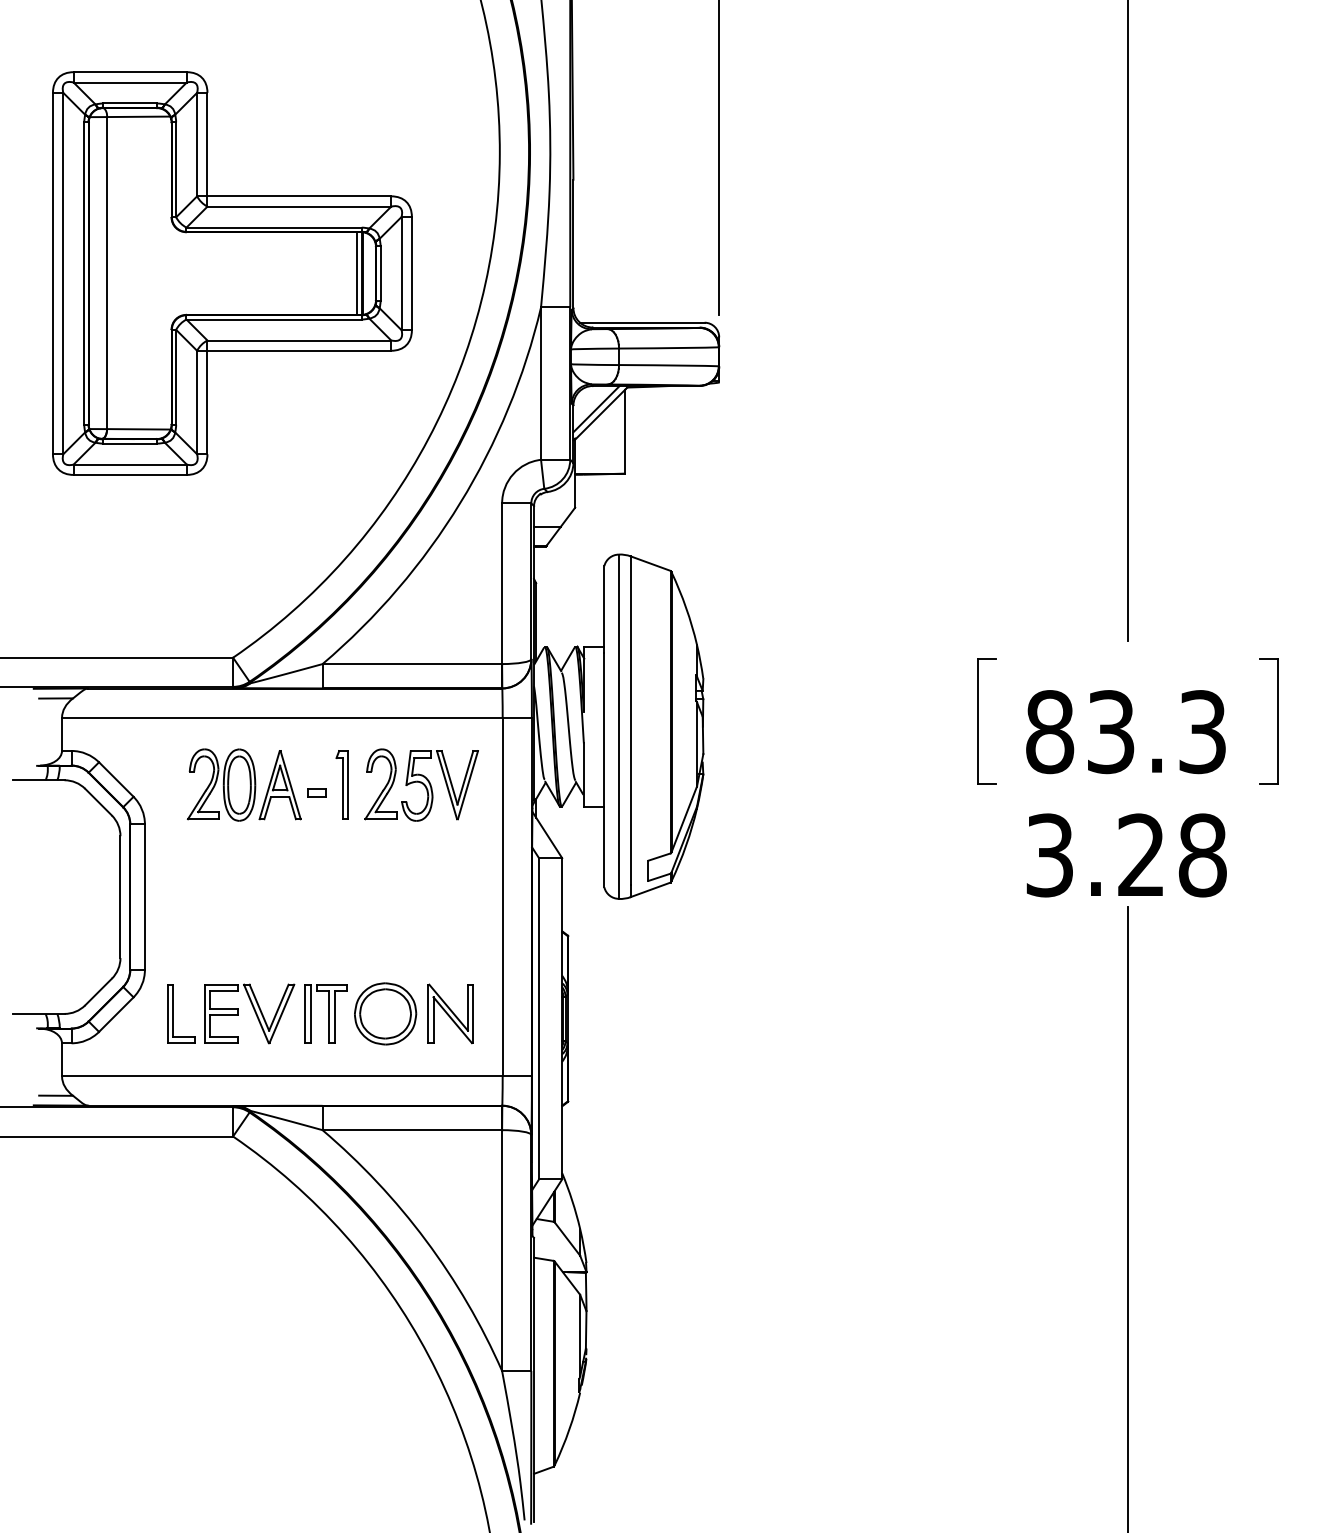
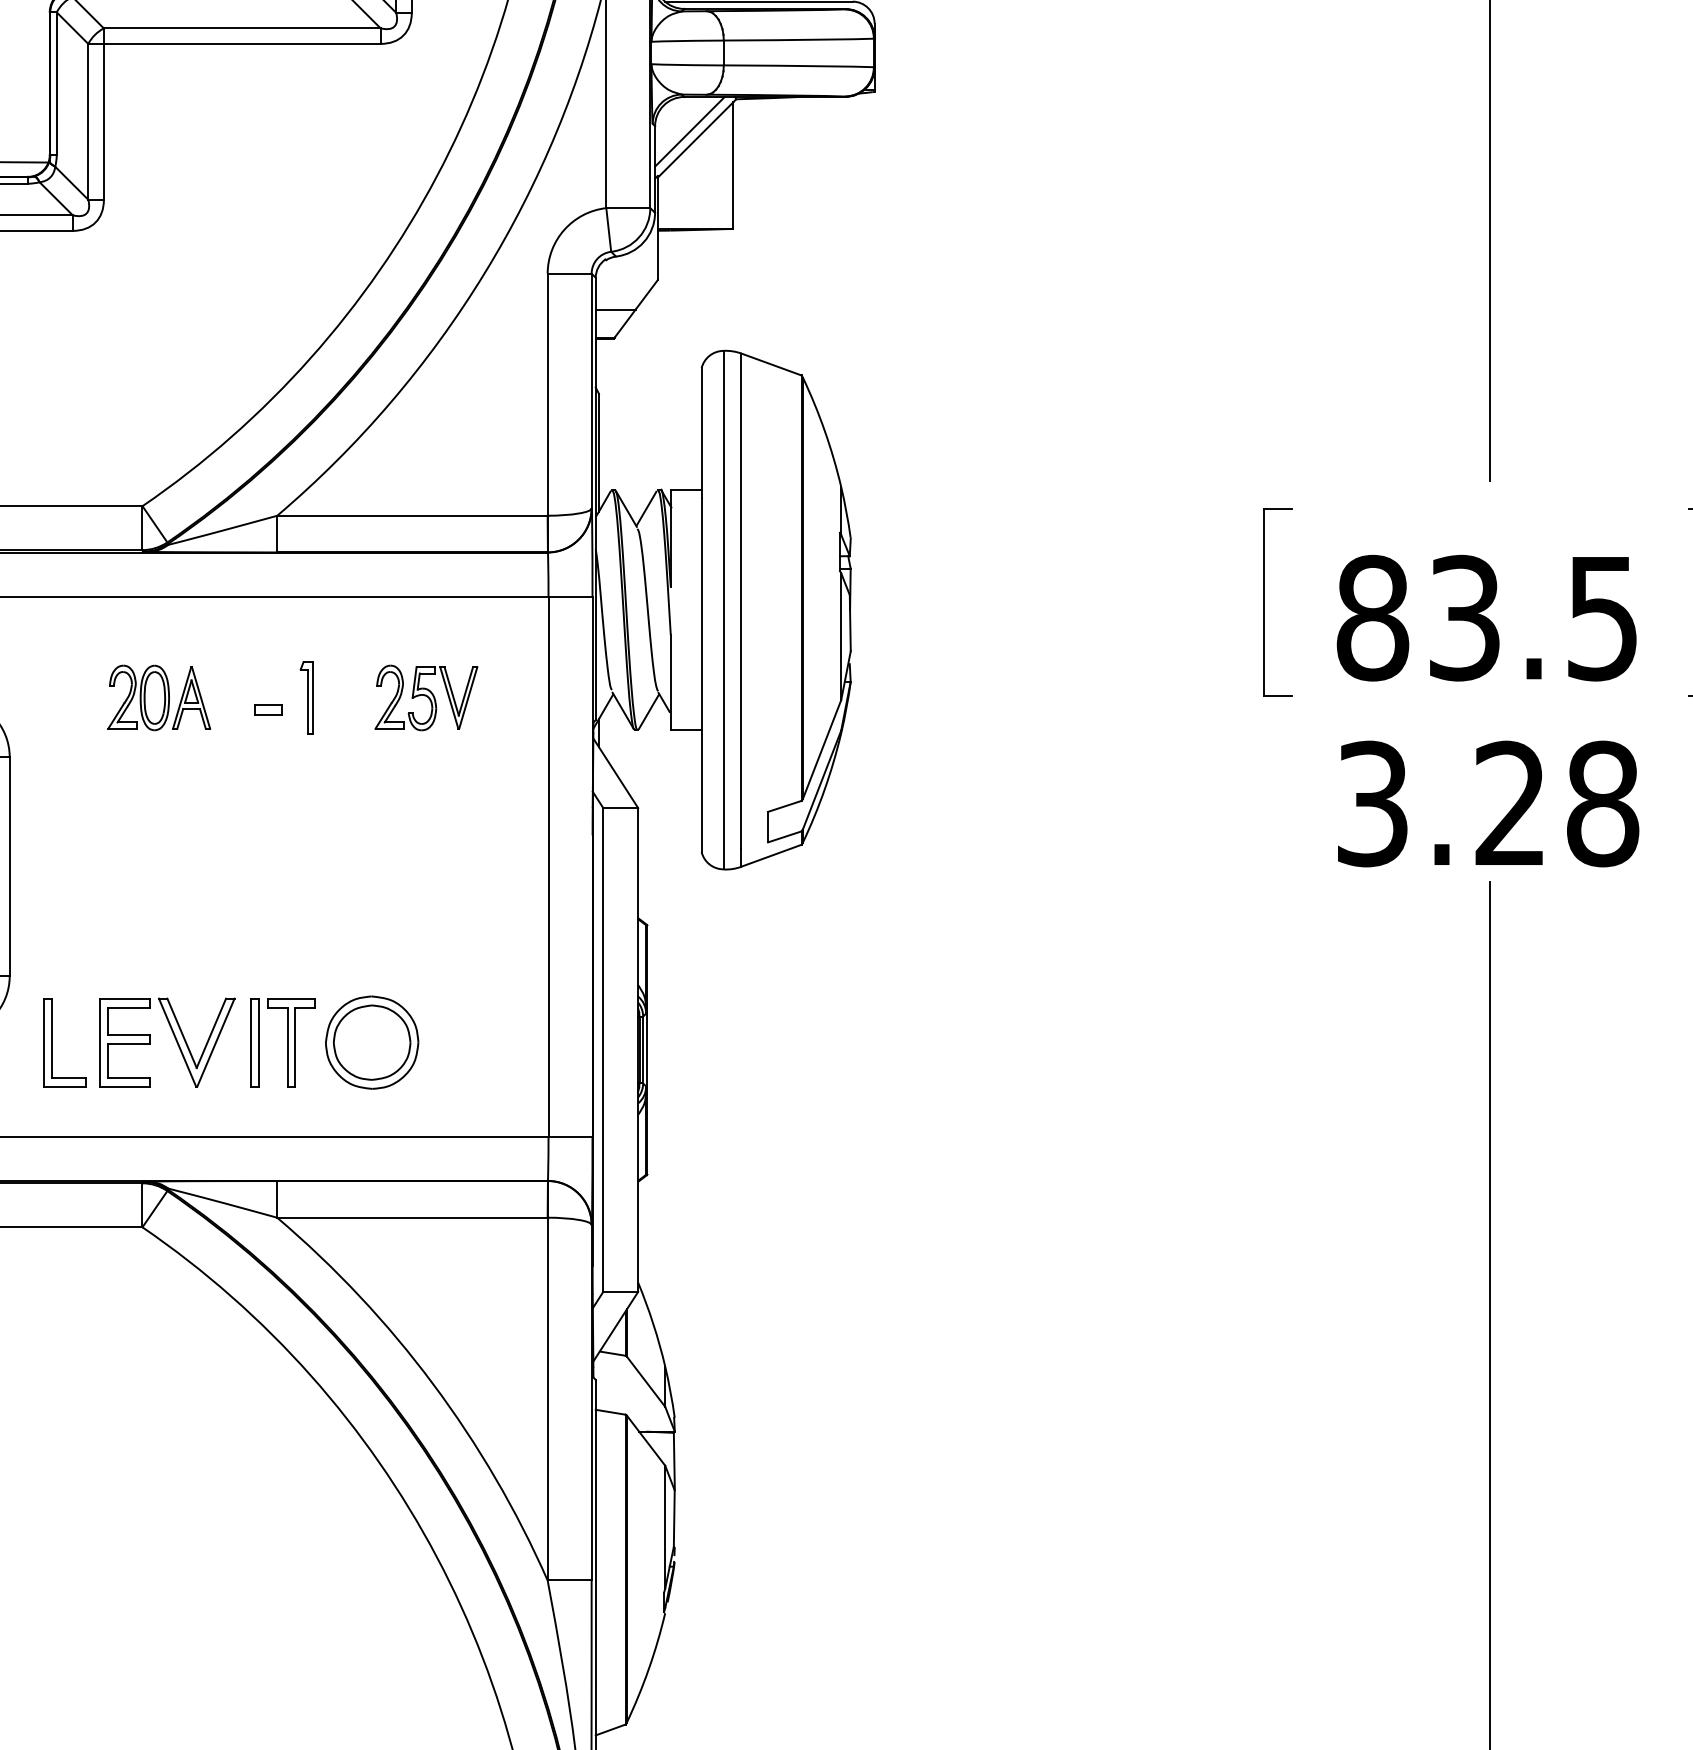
text: (1202, 731) -> (1602, 617), 83.3 -> 83.5
part: (243, 784) -> (158, 697), size x0.6
part: (341, 784) -> (305, 697), size x0.7
part: (421, 784) -> (426, 697), size x0.6
part: (450, 1013) -> (469, 1042), removed

